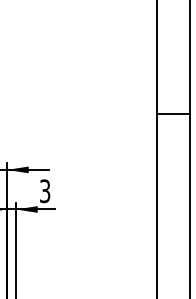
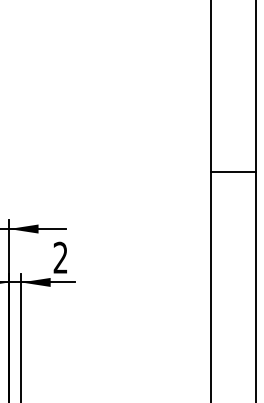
line: (173, 113) -> (233, 171), moved
text: (45, 191) -> (60, 257), 3 -> 2

